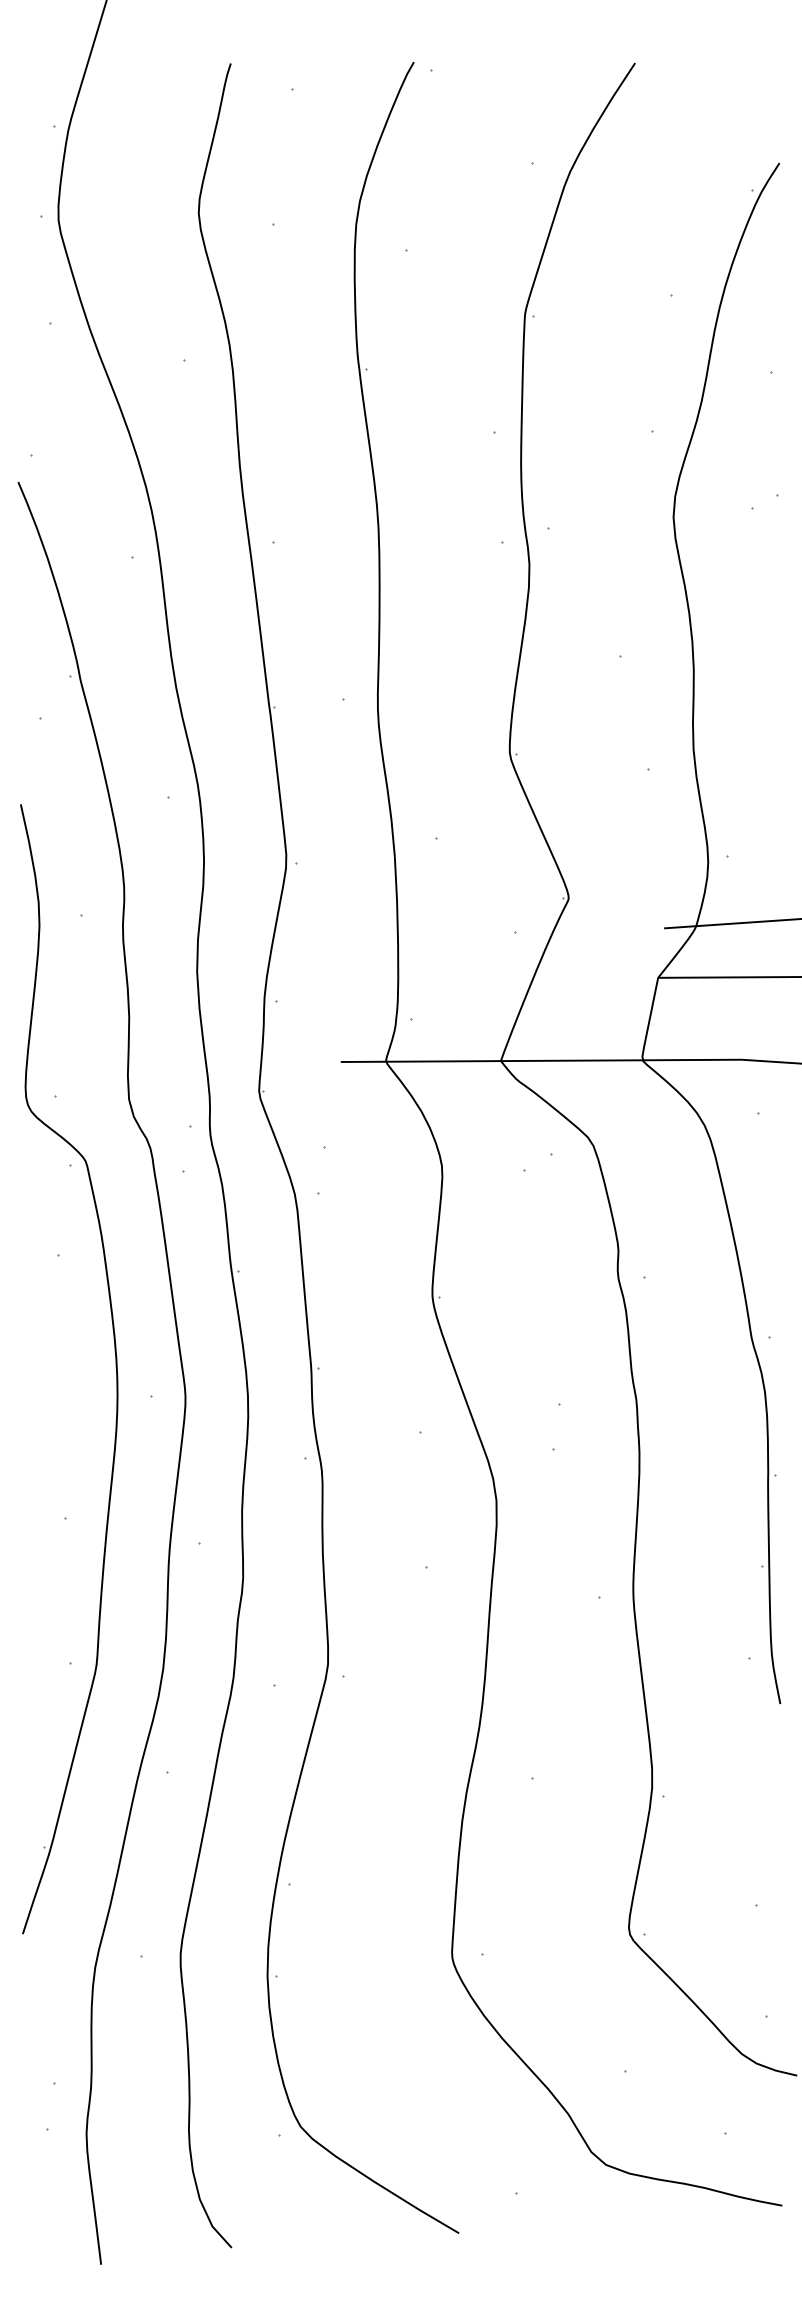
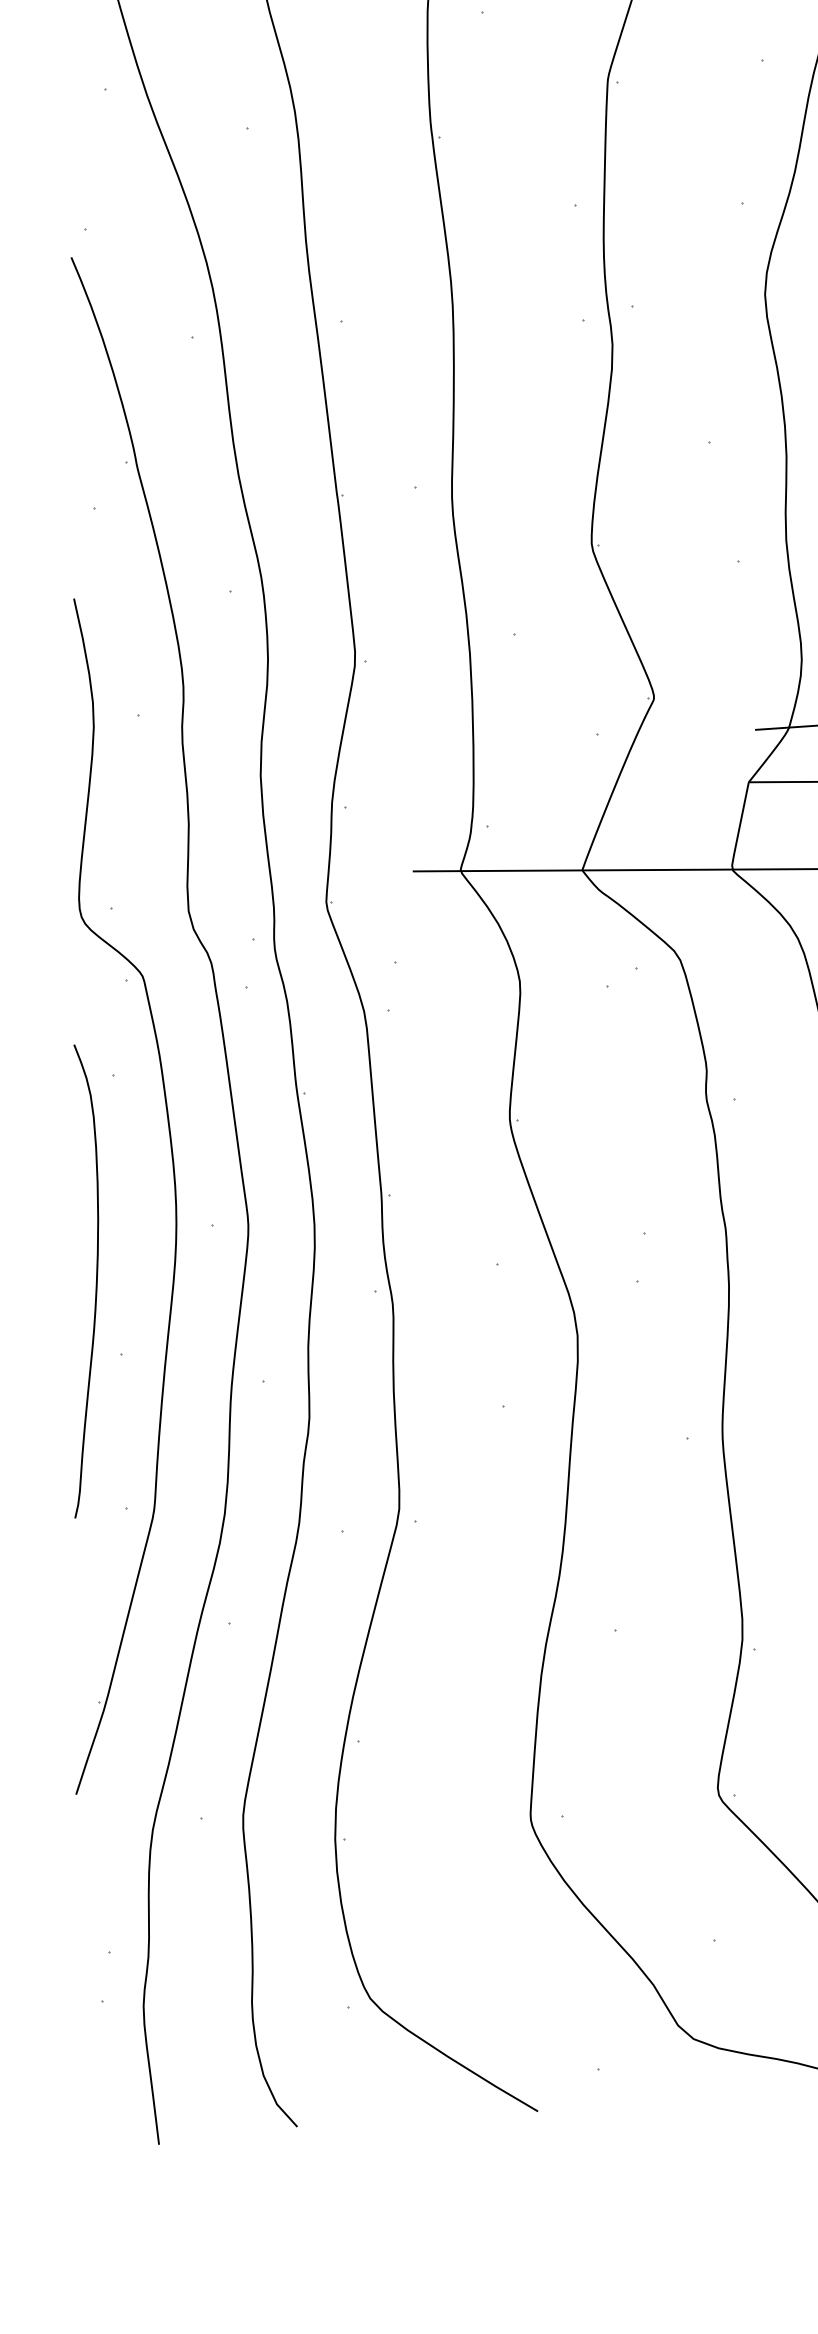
curve: (41, 1449) -> (95, 1281), added

